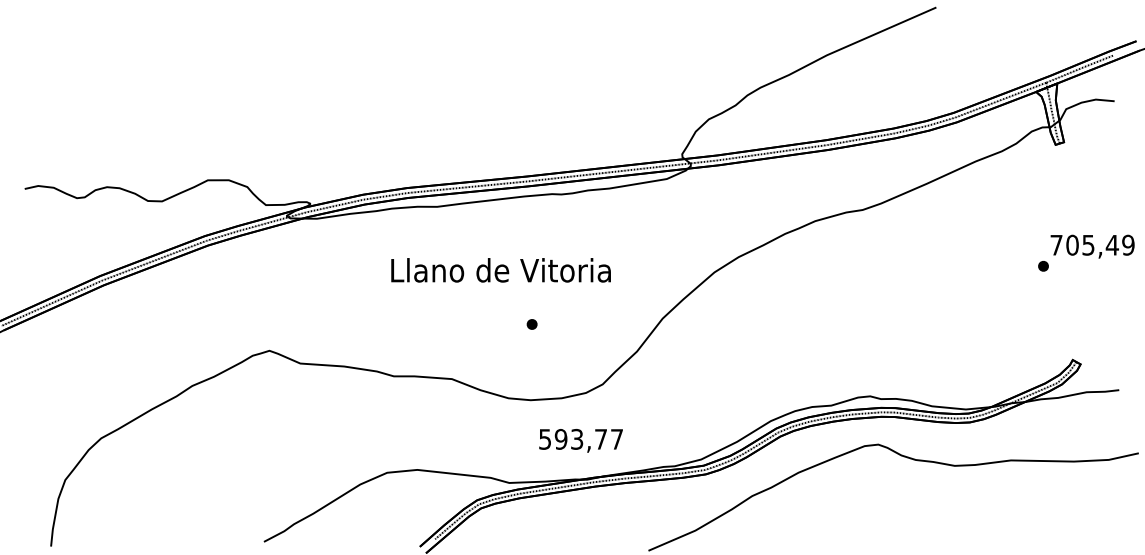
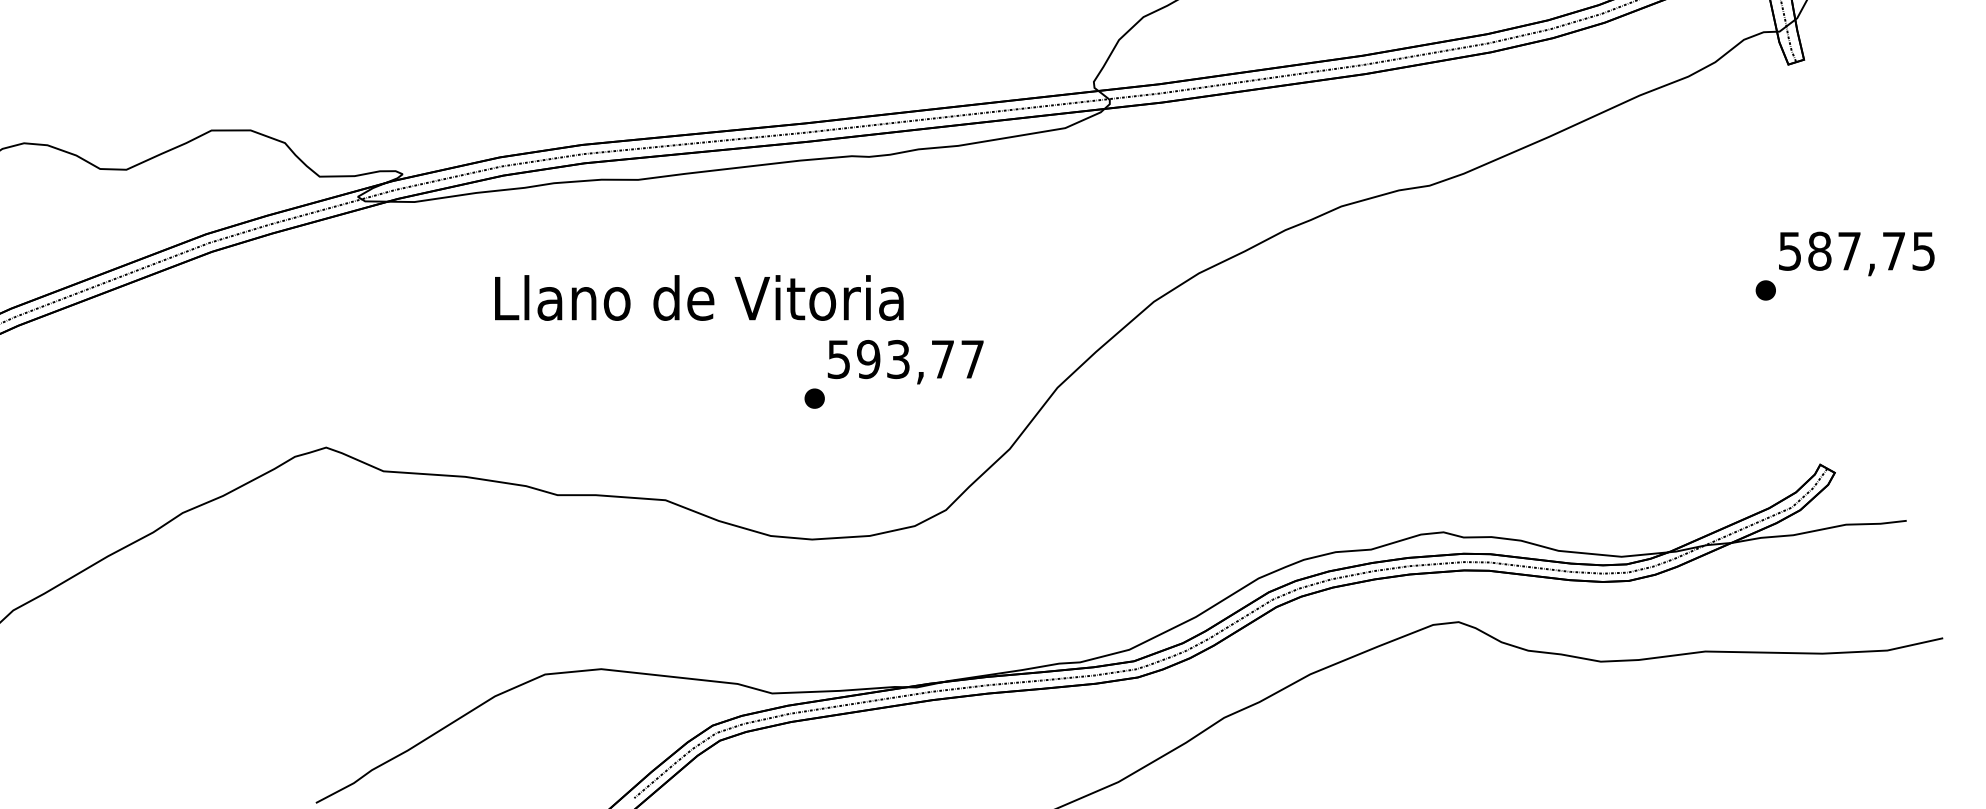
text: (1092, 244) -> (1856, 249), 705,49 -> 587,75
text: (500, 270) -> (698, 298), moved
text: (580, 440) -> (904, 361), moved

